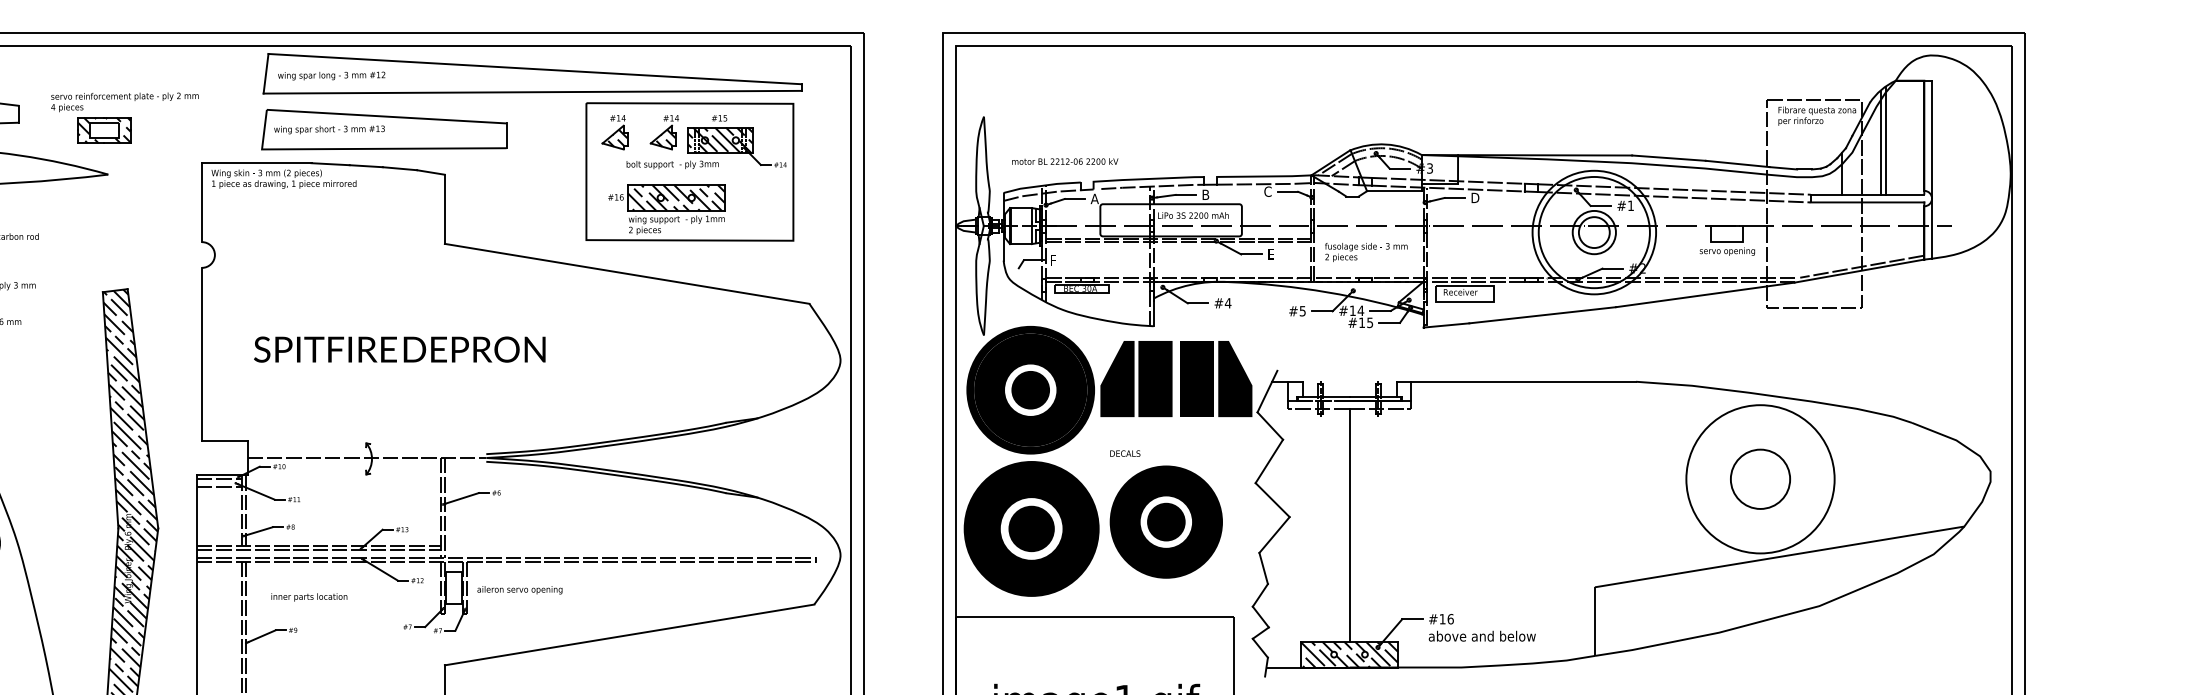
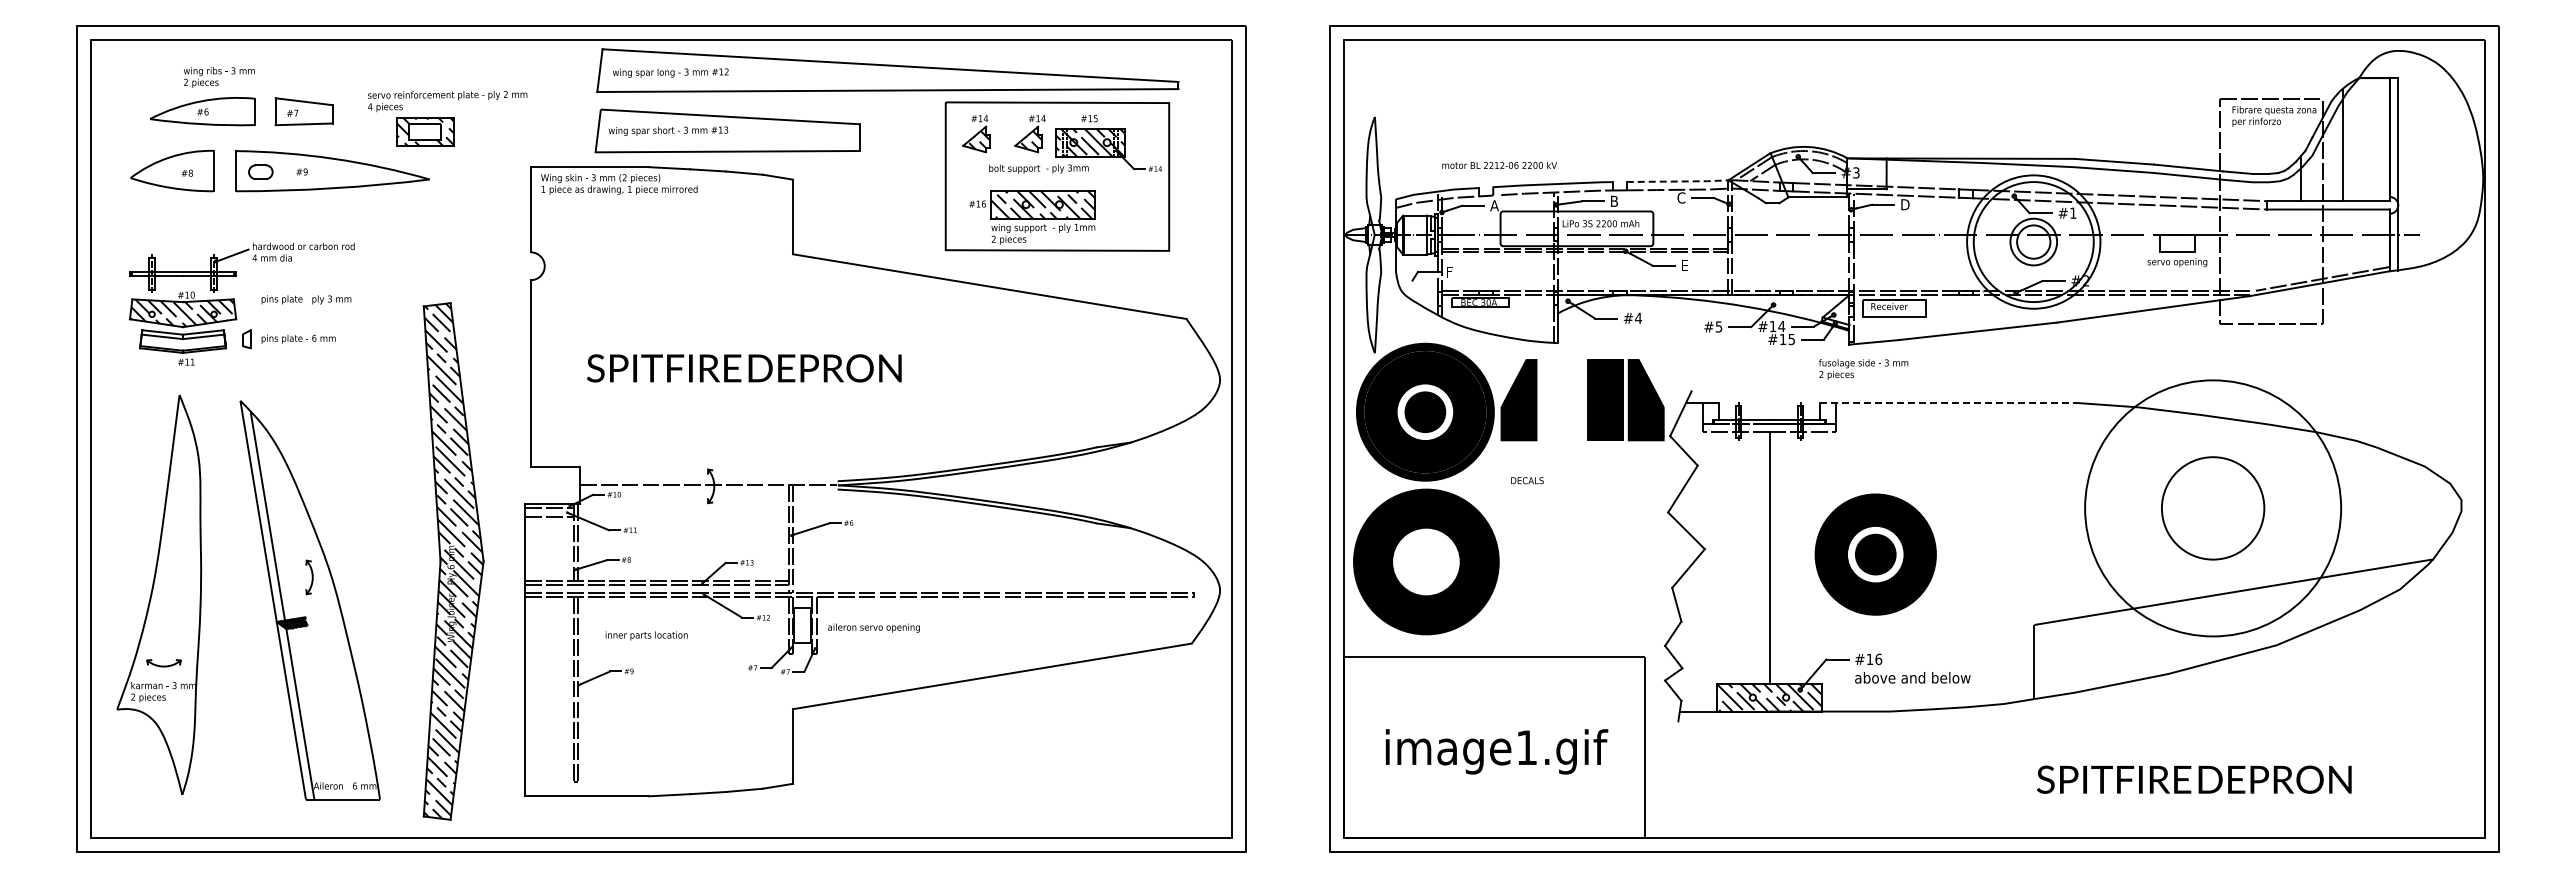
line: (1885, 140) -> (2348, 142), removed
text: (1065, 160) -> (1499, 164), moved
line: (1266, 176) -> (1679, 181), solid -> dashed
text: (1366, 252) -> (1863, 369), moved
fill: (1154, 379) -> (1559, 400), removed
line: (1517, 382) -> (1950, 403), solid -> dashed
circle: (1760, 479) -> (2213, 508), size x1.6
circle: (1760, 479) -> (2213, 508), size x1.6
part: (1166, 522) -> (1875, 554), moved
fill: (1031, 528) -> (1426, 561), removed

